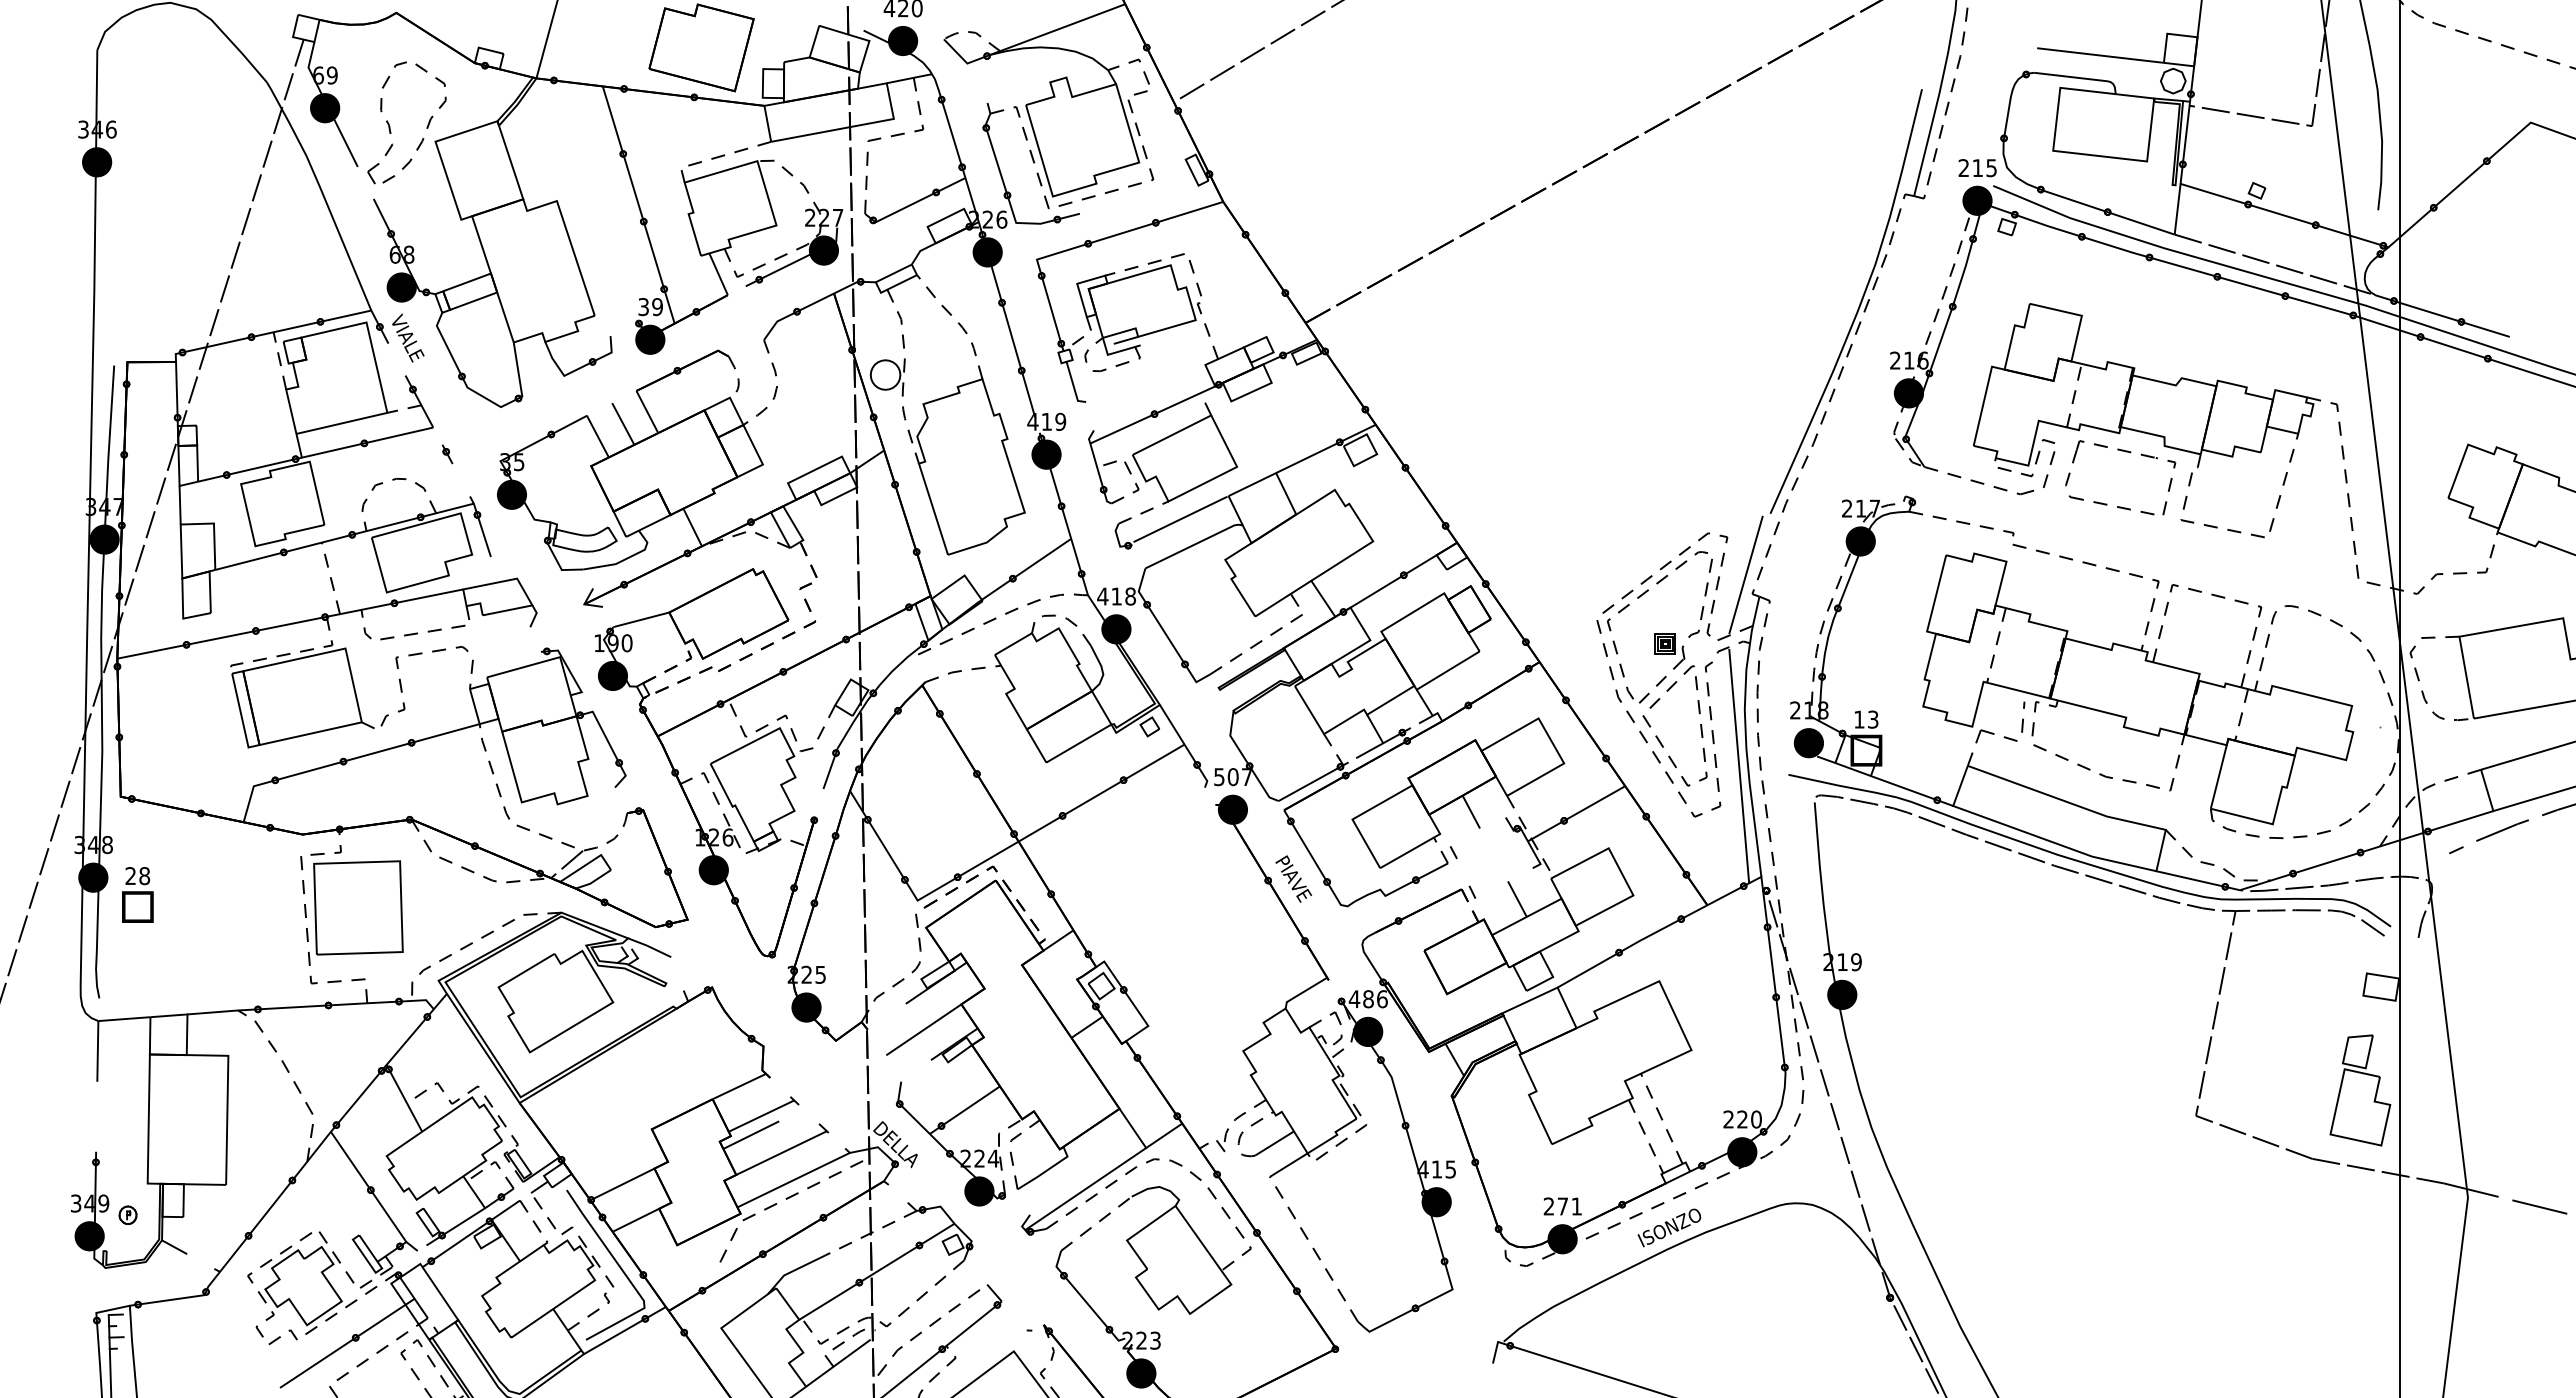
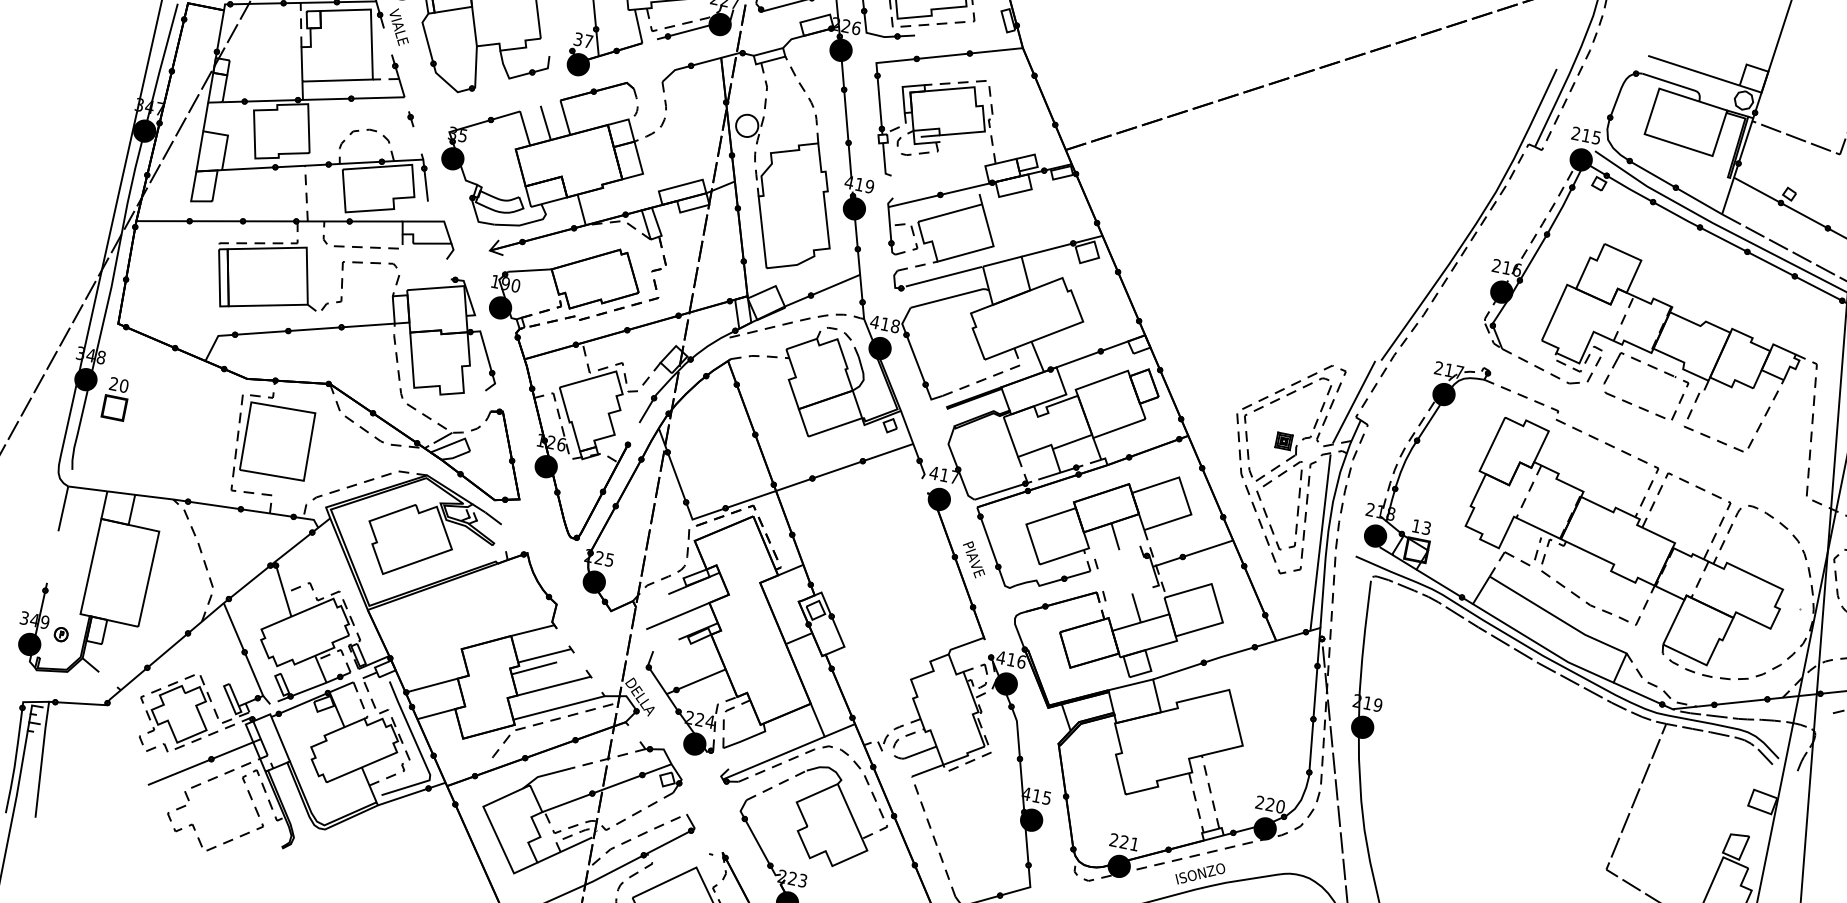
text: (657, 307) -> (588, 41), 39 -> 37
text: (1225, 777) -> (938, 474), 507 -> 417
text: (144, 875) -> (124, 385), 28 -> 20
text: (1368, 999) -> (1011, 660), 486 -> 416
text: (1562, 1206) -> (1124, 842), 271 -> 221

